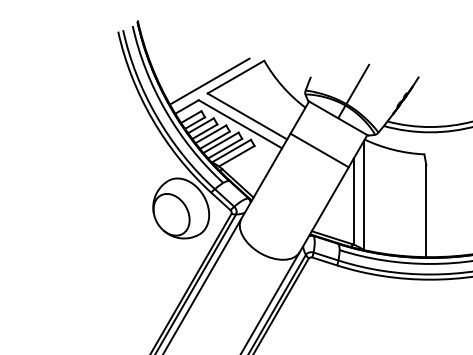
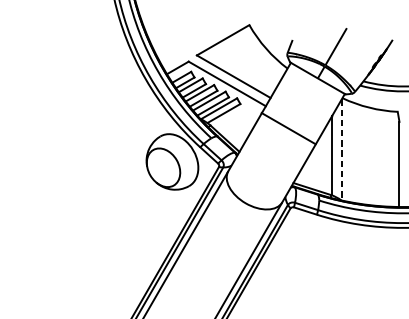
line: (209, 81) -> (198, 44), removed
line: (319, 150) -> (288, 128), moved
line: (363, 195) -> (341, 149), solid -> dashed

